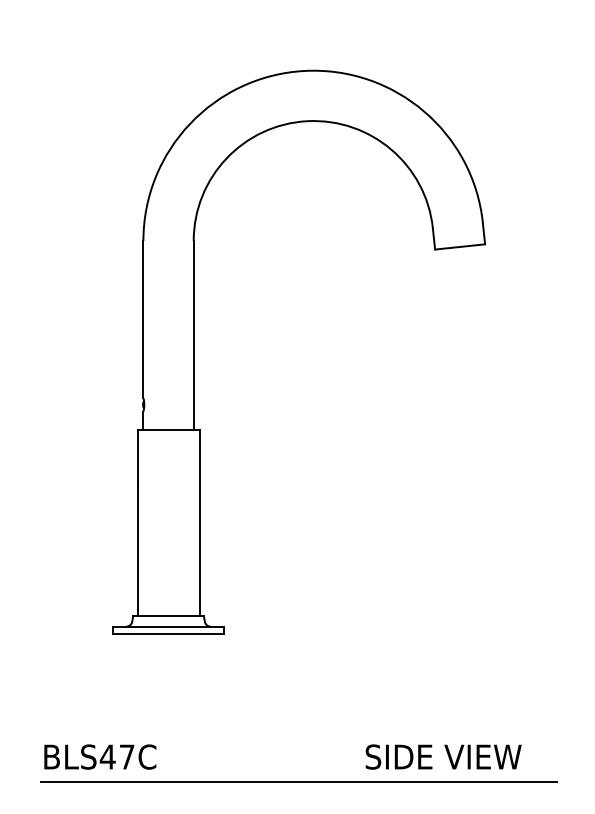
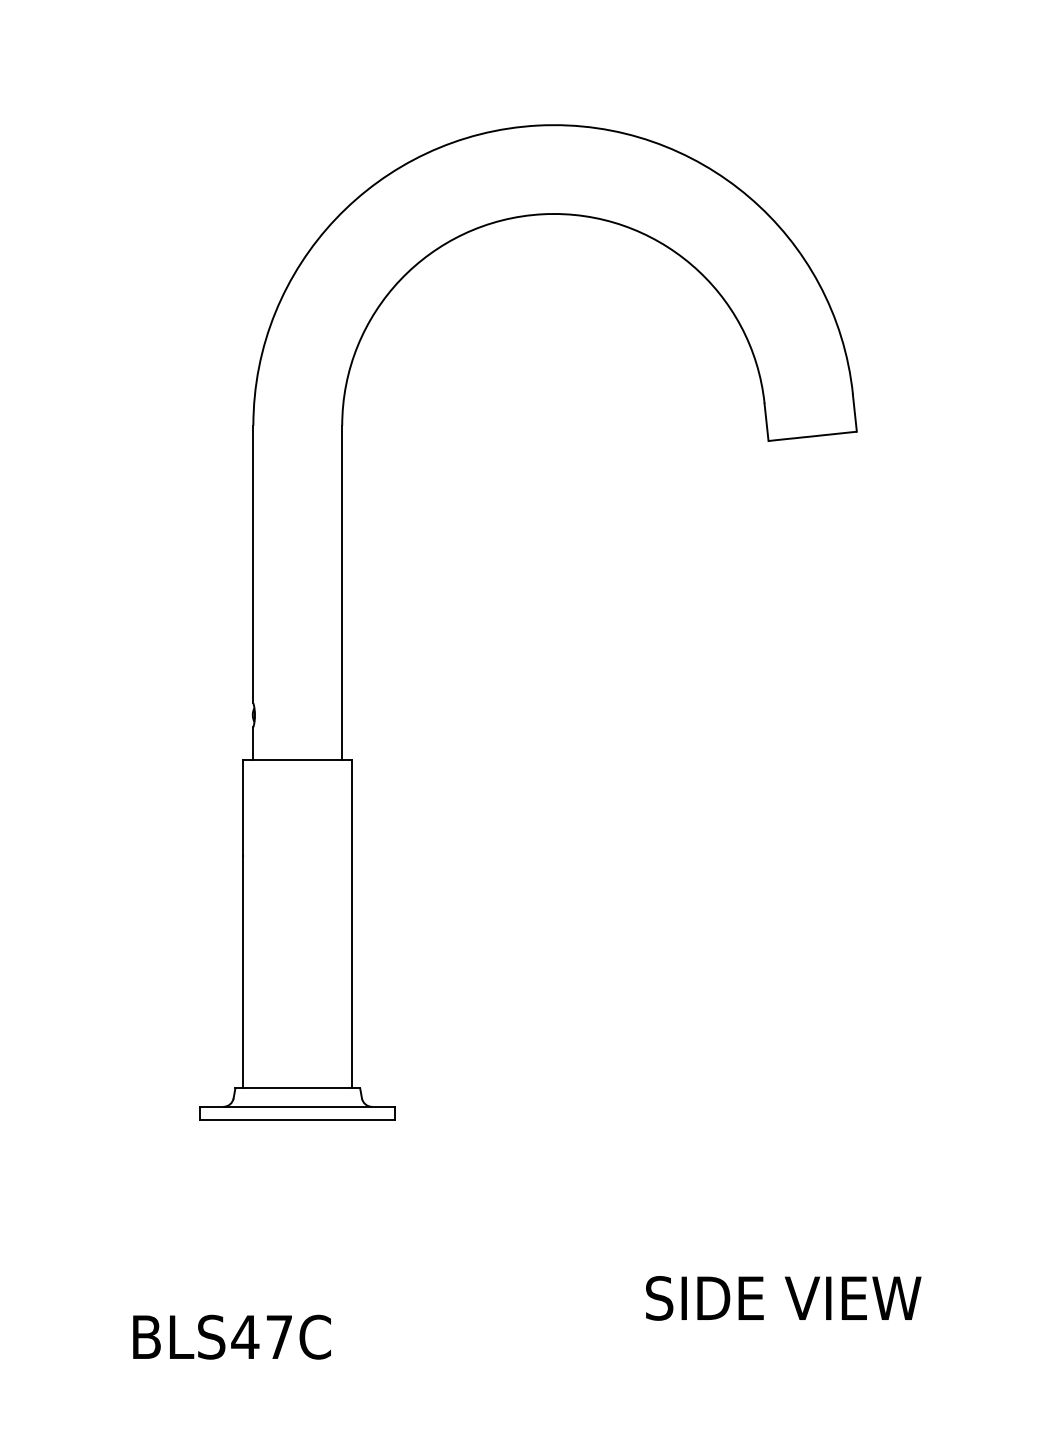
text: (100, 756) -> (232, 1336), moved
text: (443, 756) -> (783, 1297), moved
line: (299, 781) -> (529, 1380), removed

